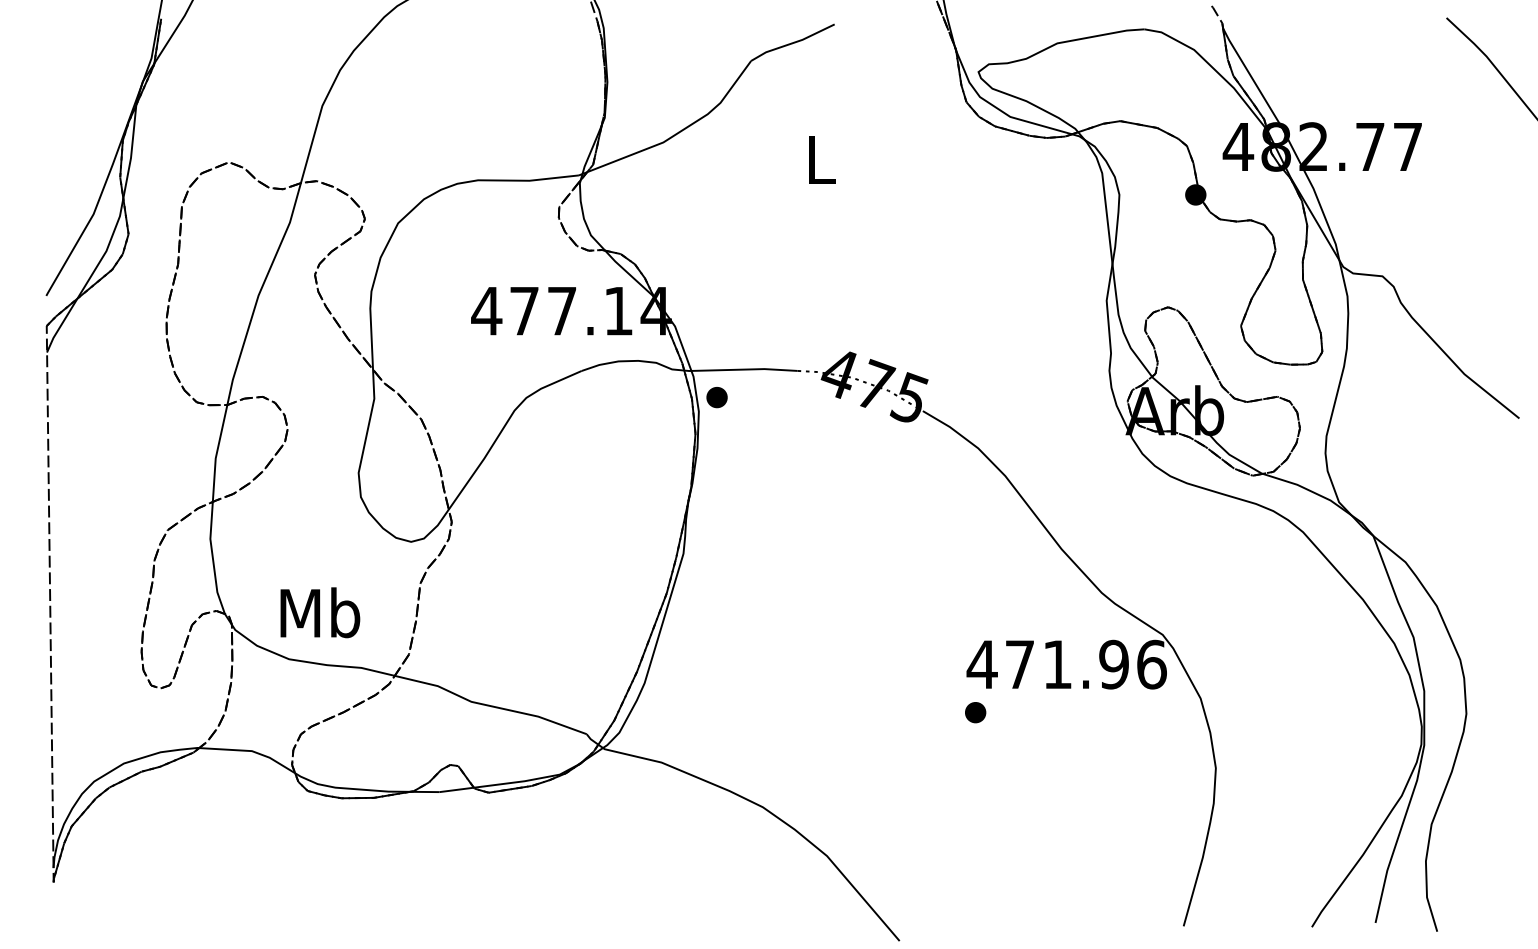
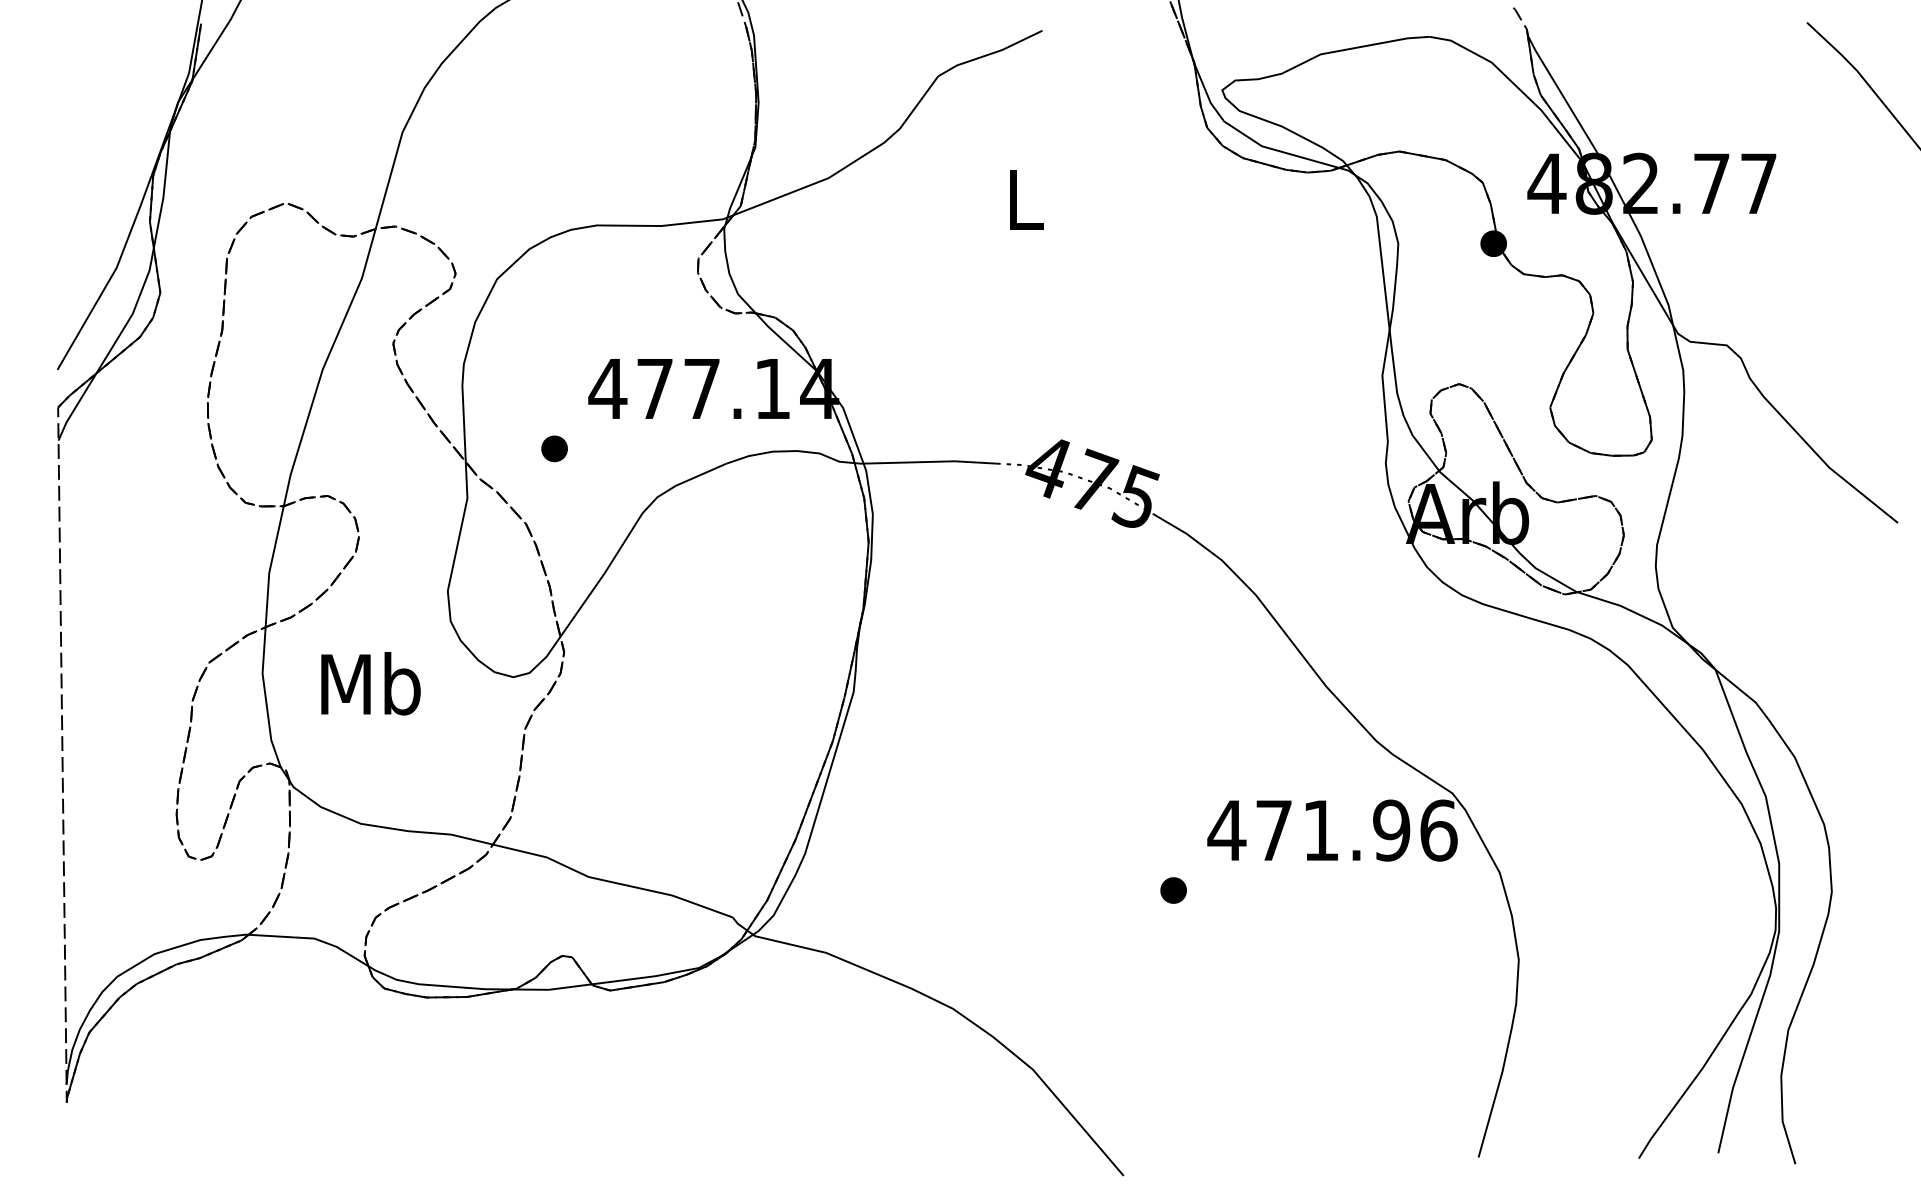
part: (716, 397) -> (554, 448), moved
text: (319, 612) -> (370, 683), moved
part: (975, 712) -> (1173, 890), moved

